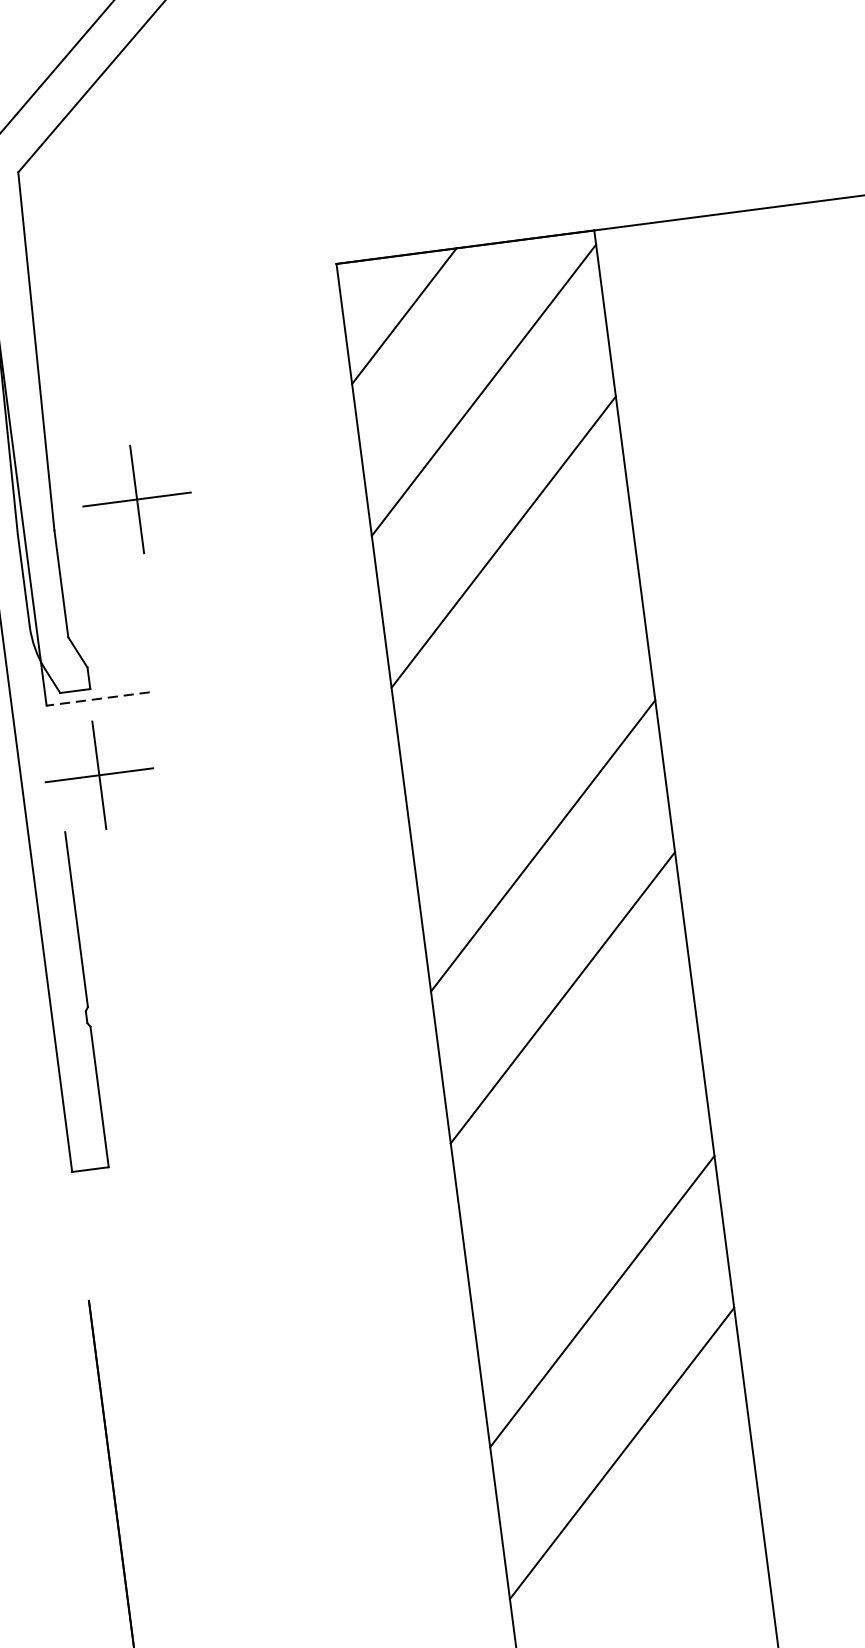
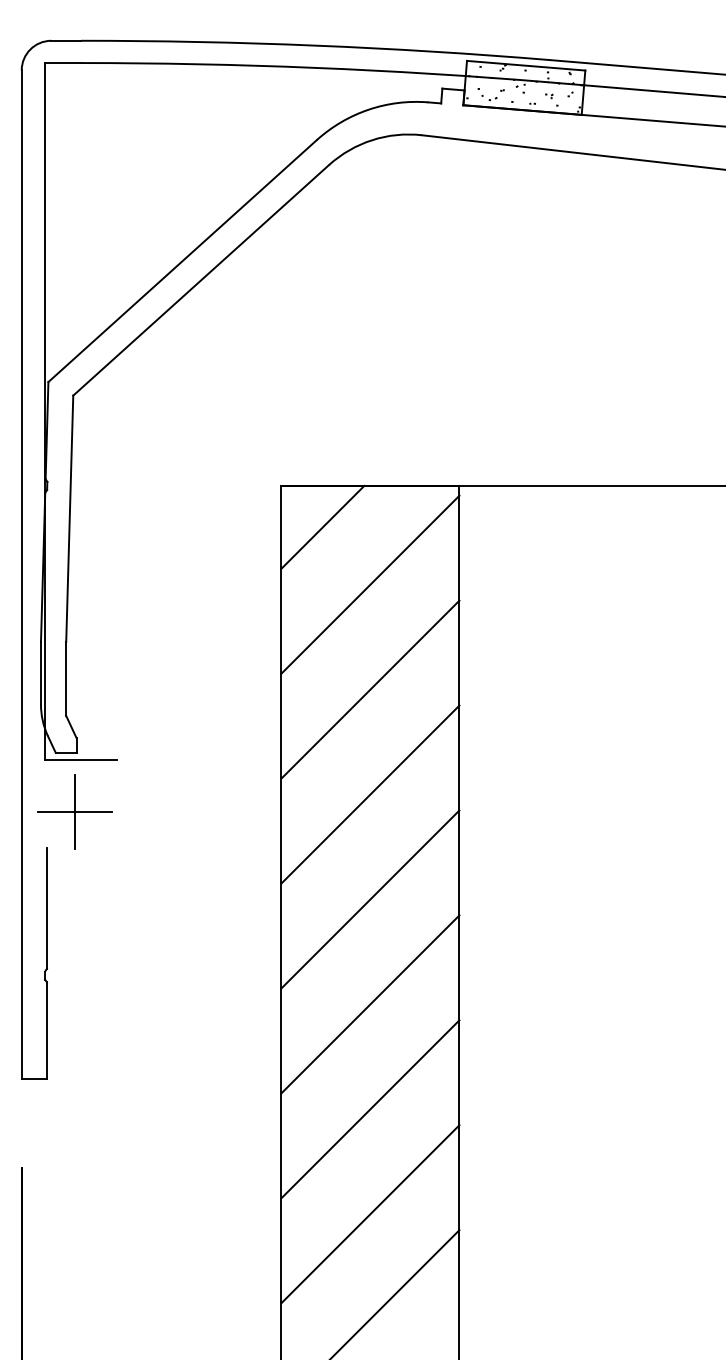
part: (136, 498) -> (124, 627), removed
line: (523, 693) -> (370, 794), added
line: (98, 699) -> (81, 760), dashed -> solid
line: (582, 1149) -> (370, 1109), added

